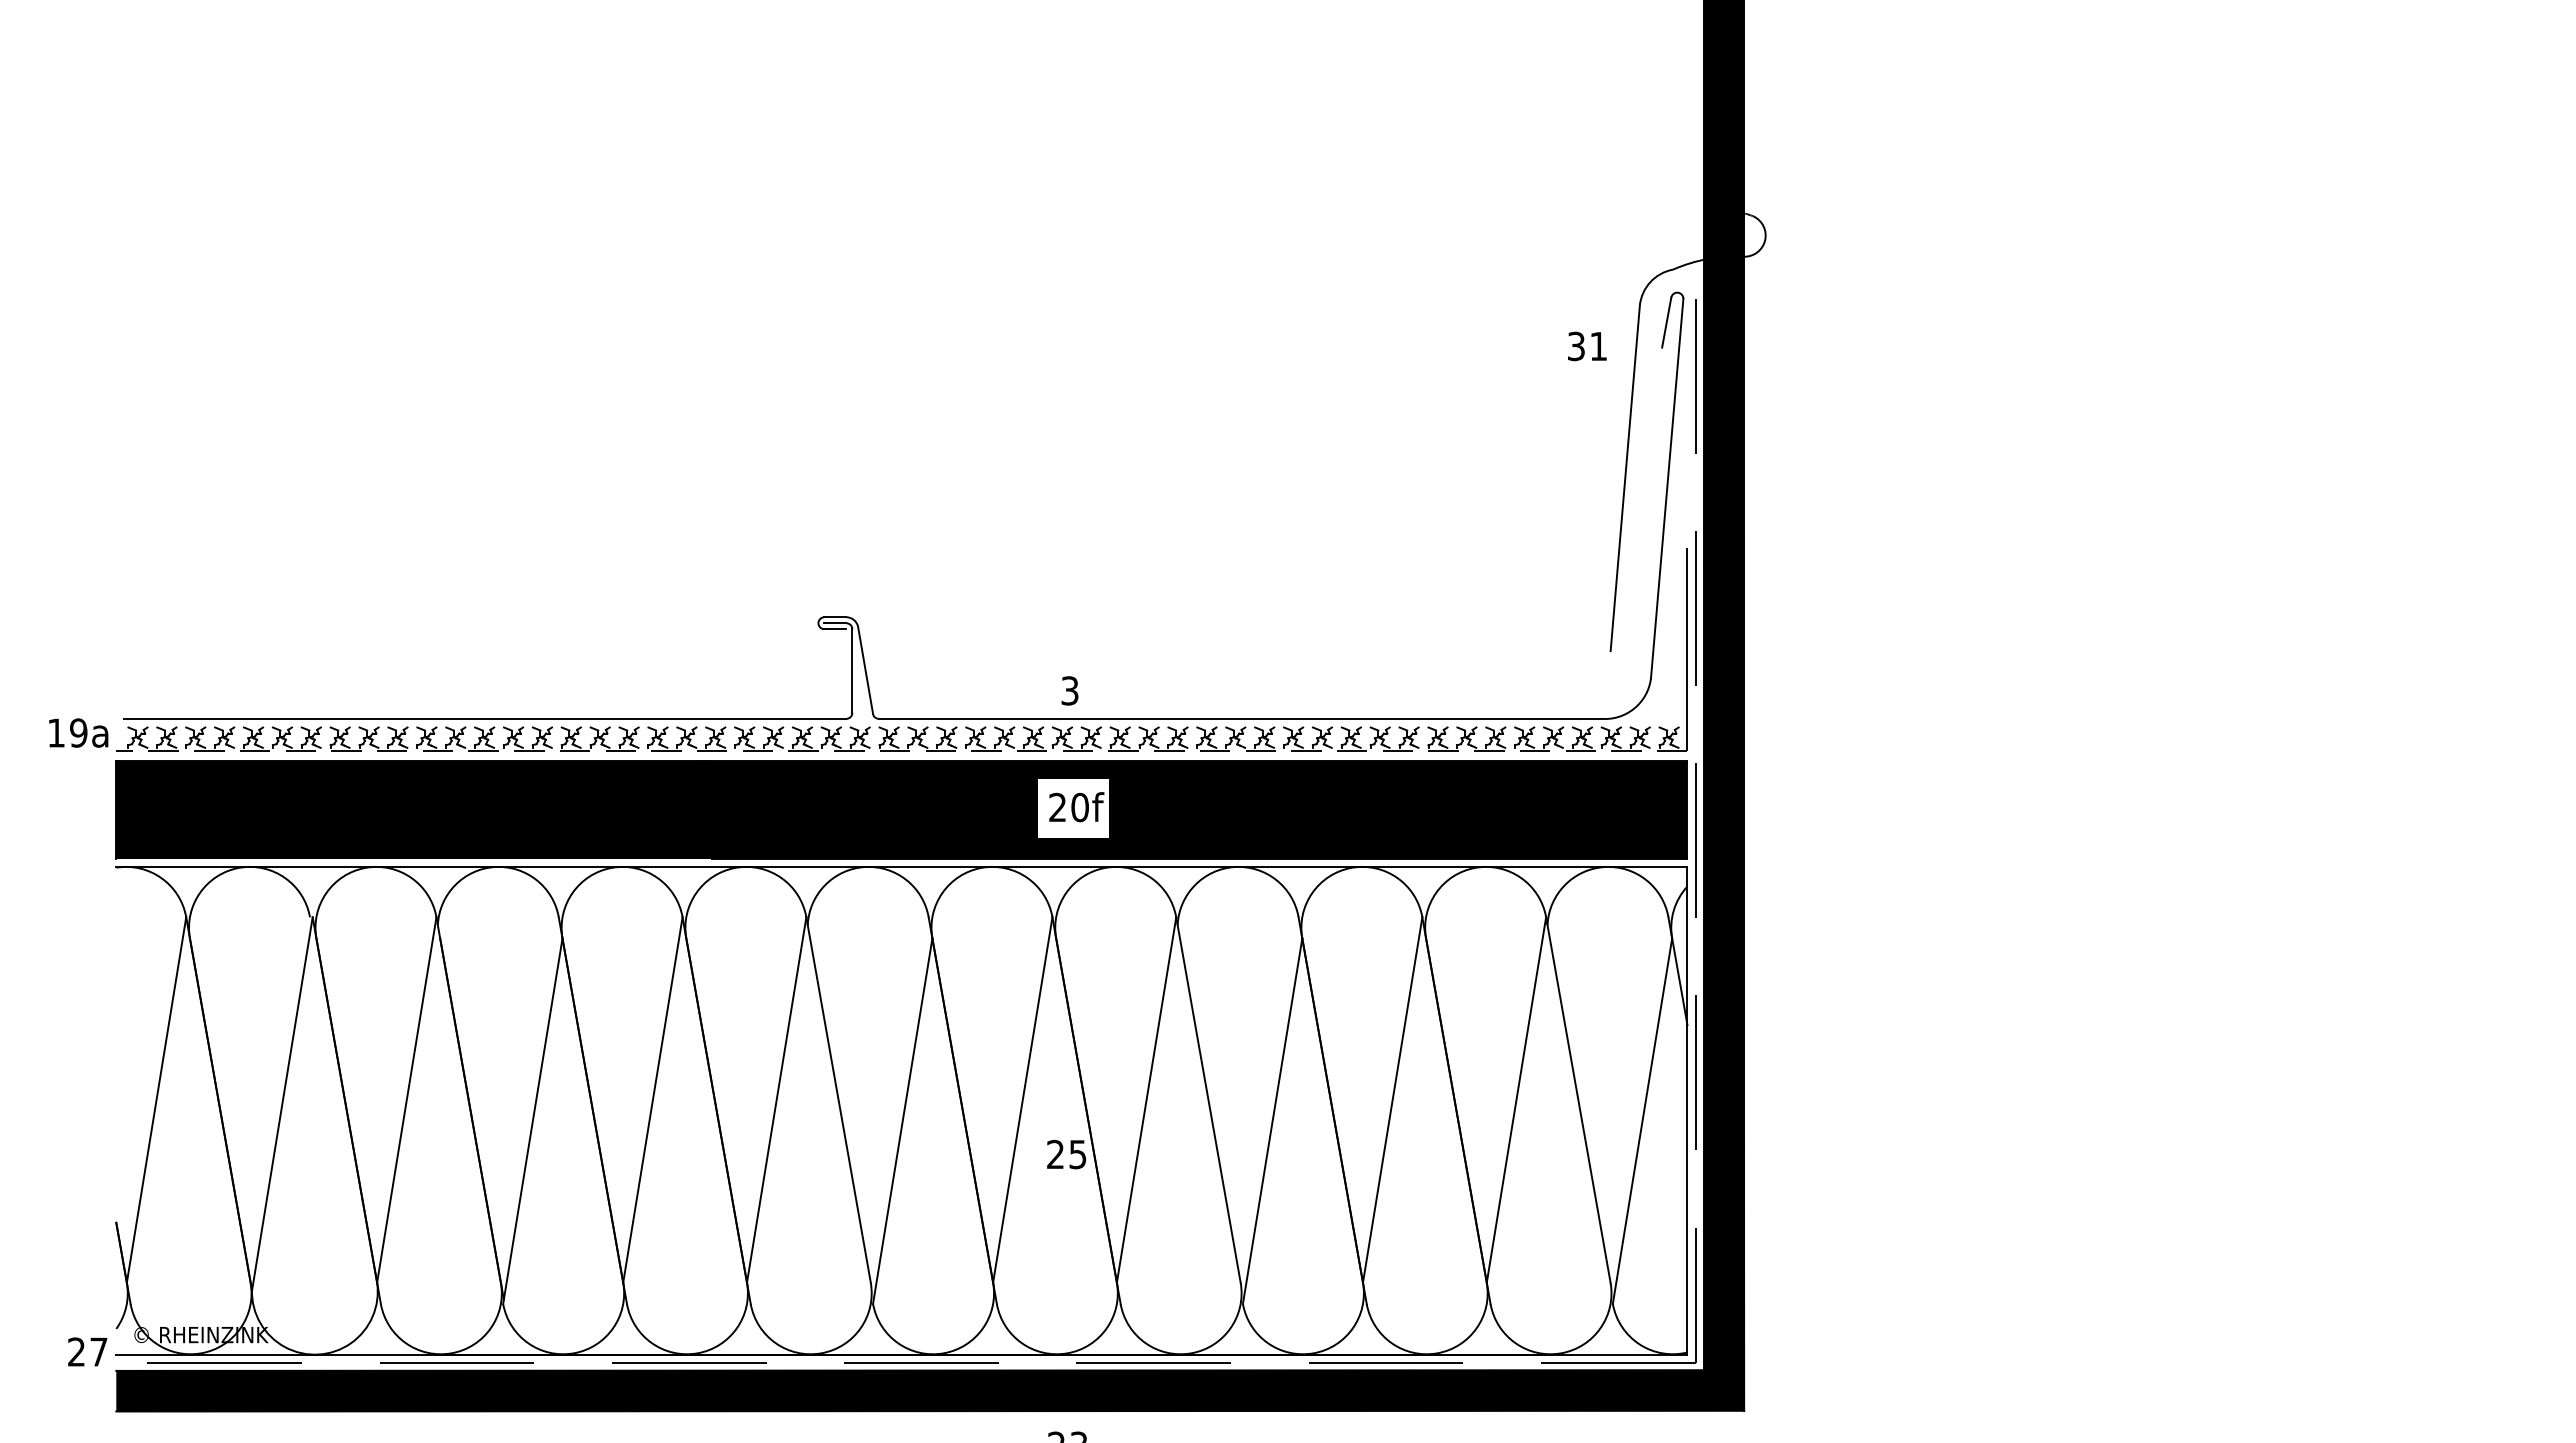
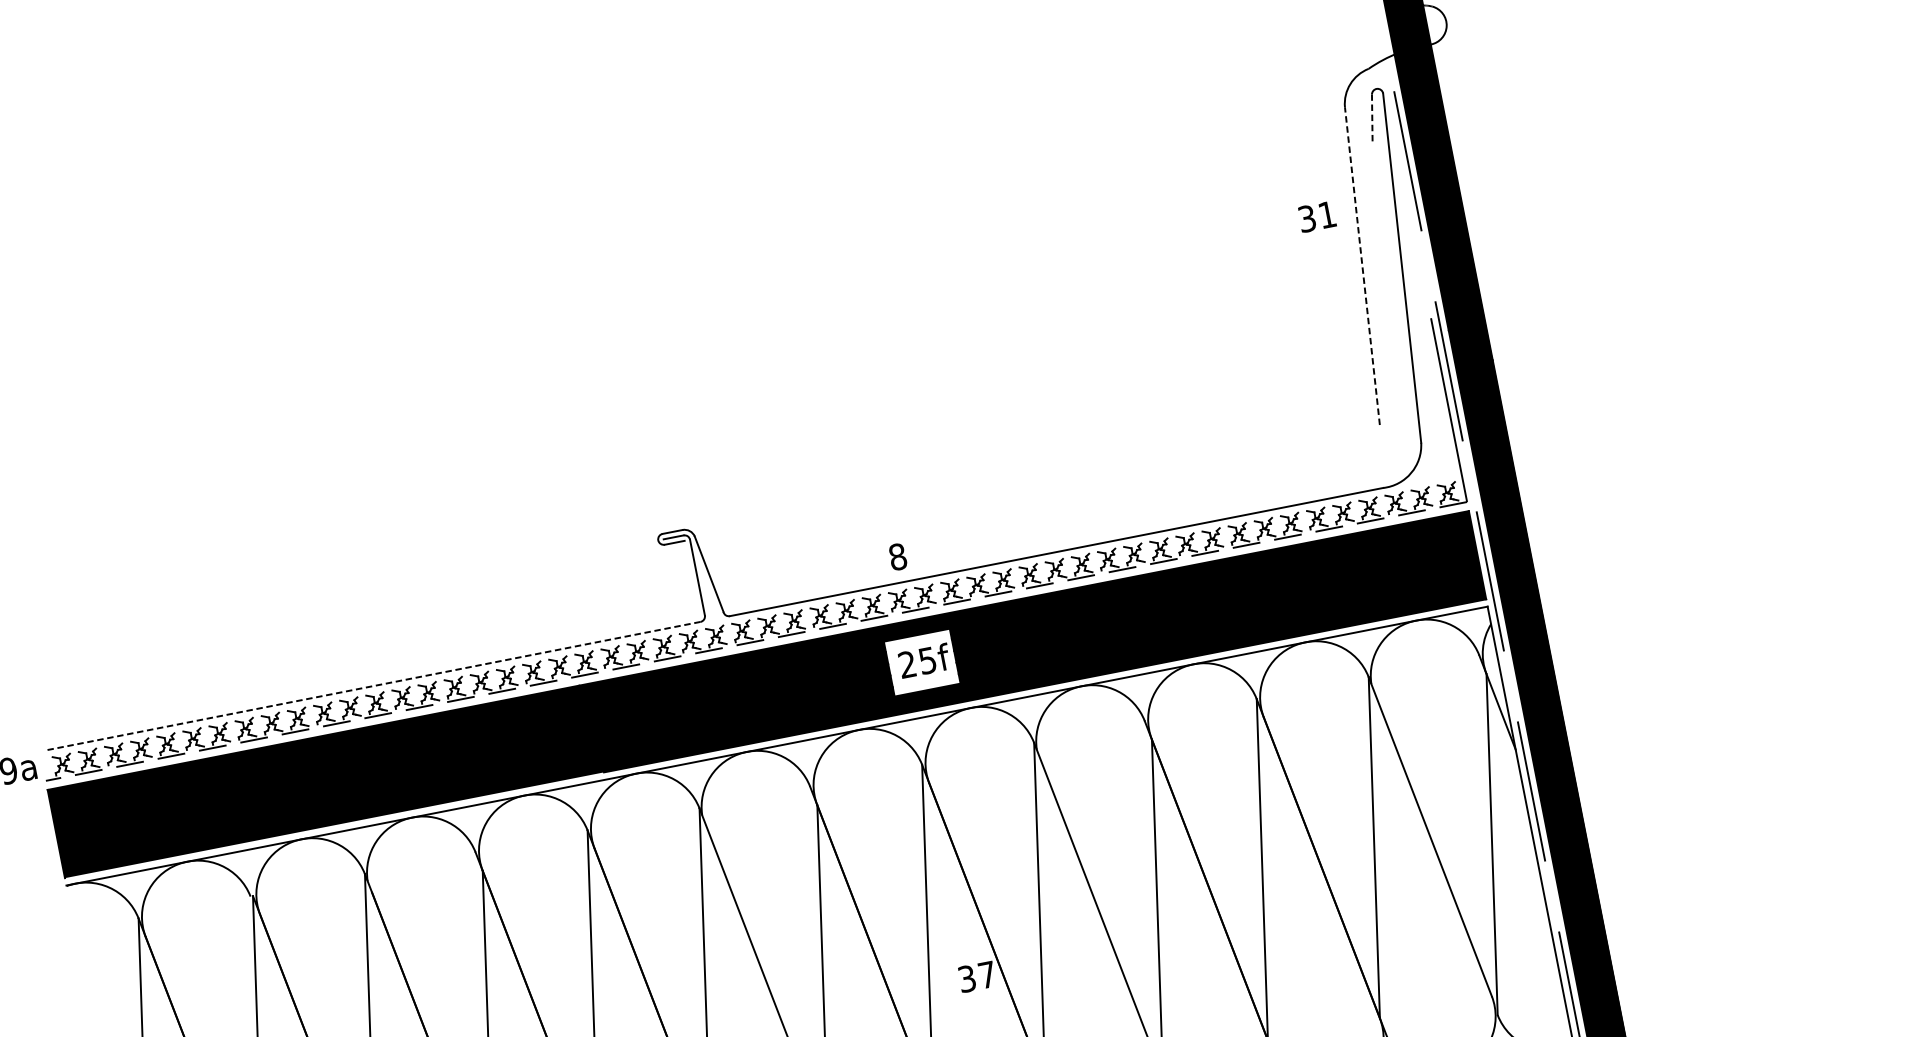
line: (1666, 322) -> (1372, 117), solid -> dashed
text: (1587, 346) -> (1317, 216), moved
line: (1625, 477) -> (1362, 265), solid -> dashed
text: (1069, 690) -> (897, 556), 3 -> 8
line: (485, 718) -> (374, 685), solid -> dashed
text: (1079, 807) -> (927, 660), 20f -> 25f
text: (1066, 1154) -> (976, 976), 25 -> 37

